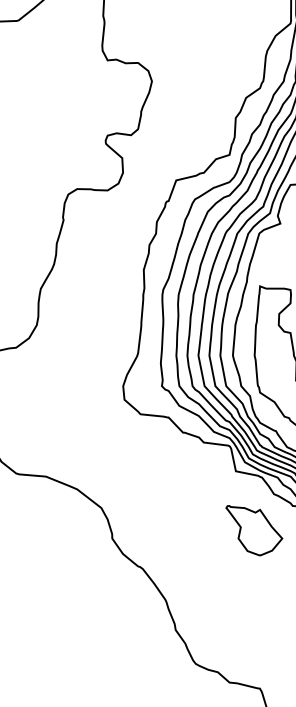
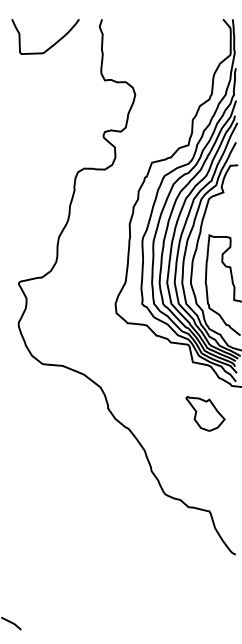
part: (254, 529) -> (205, 413), moved

